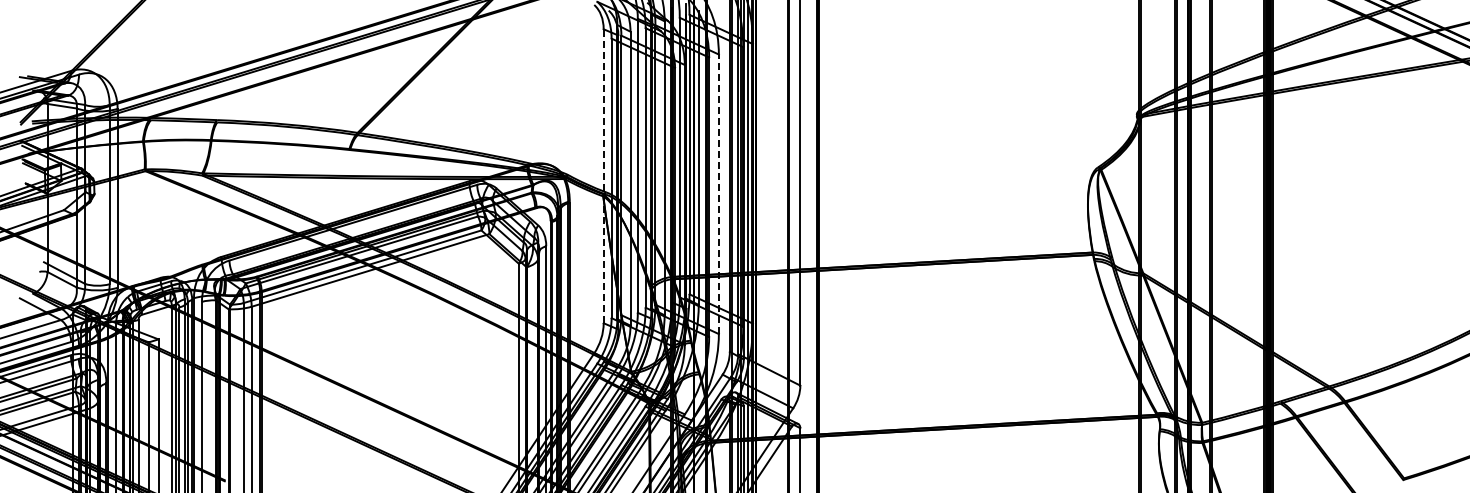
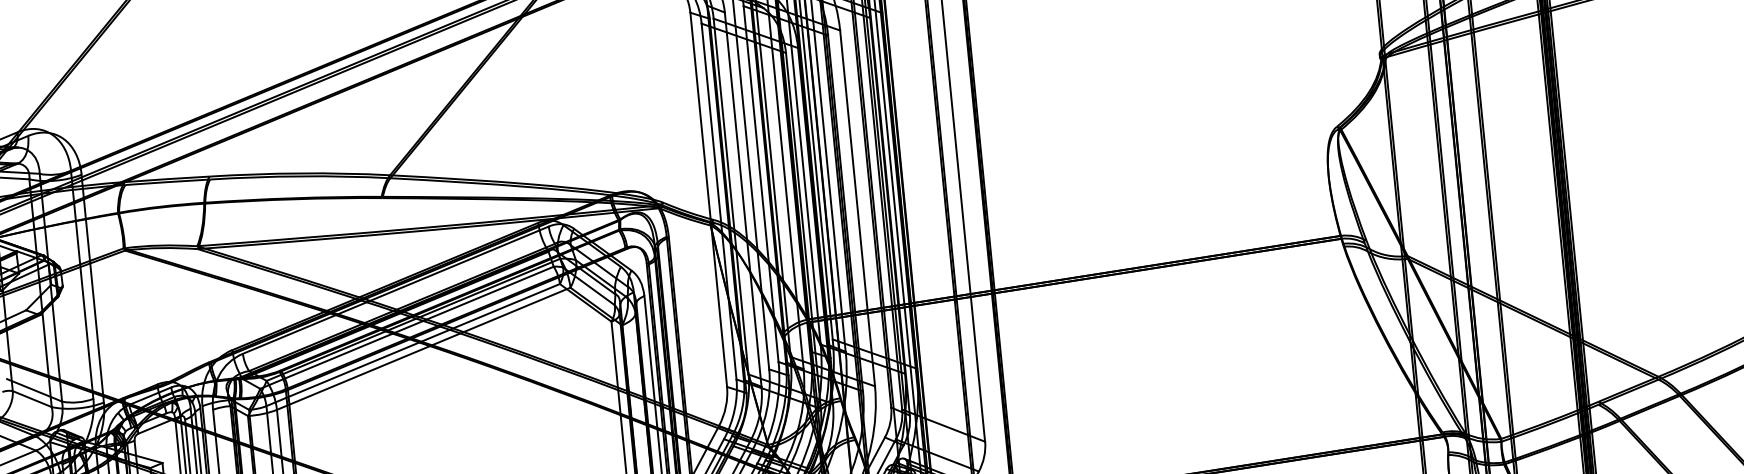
line: (603, 176) -> (708, 200), dashed -> solid
line: (718, 194) -> (857, 208), dashed -> solid

